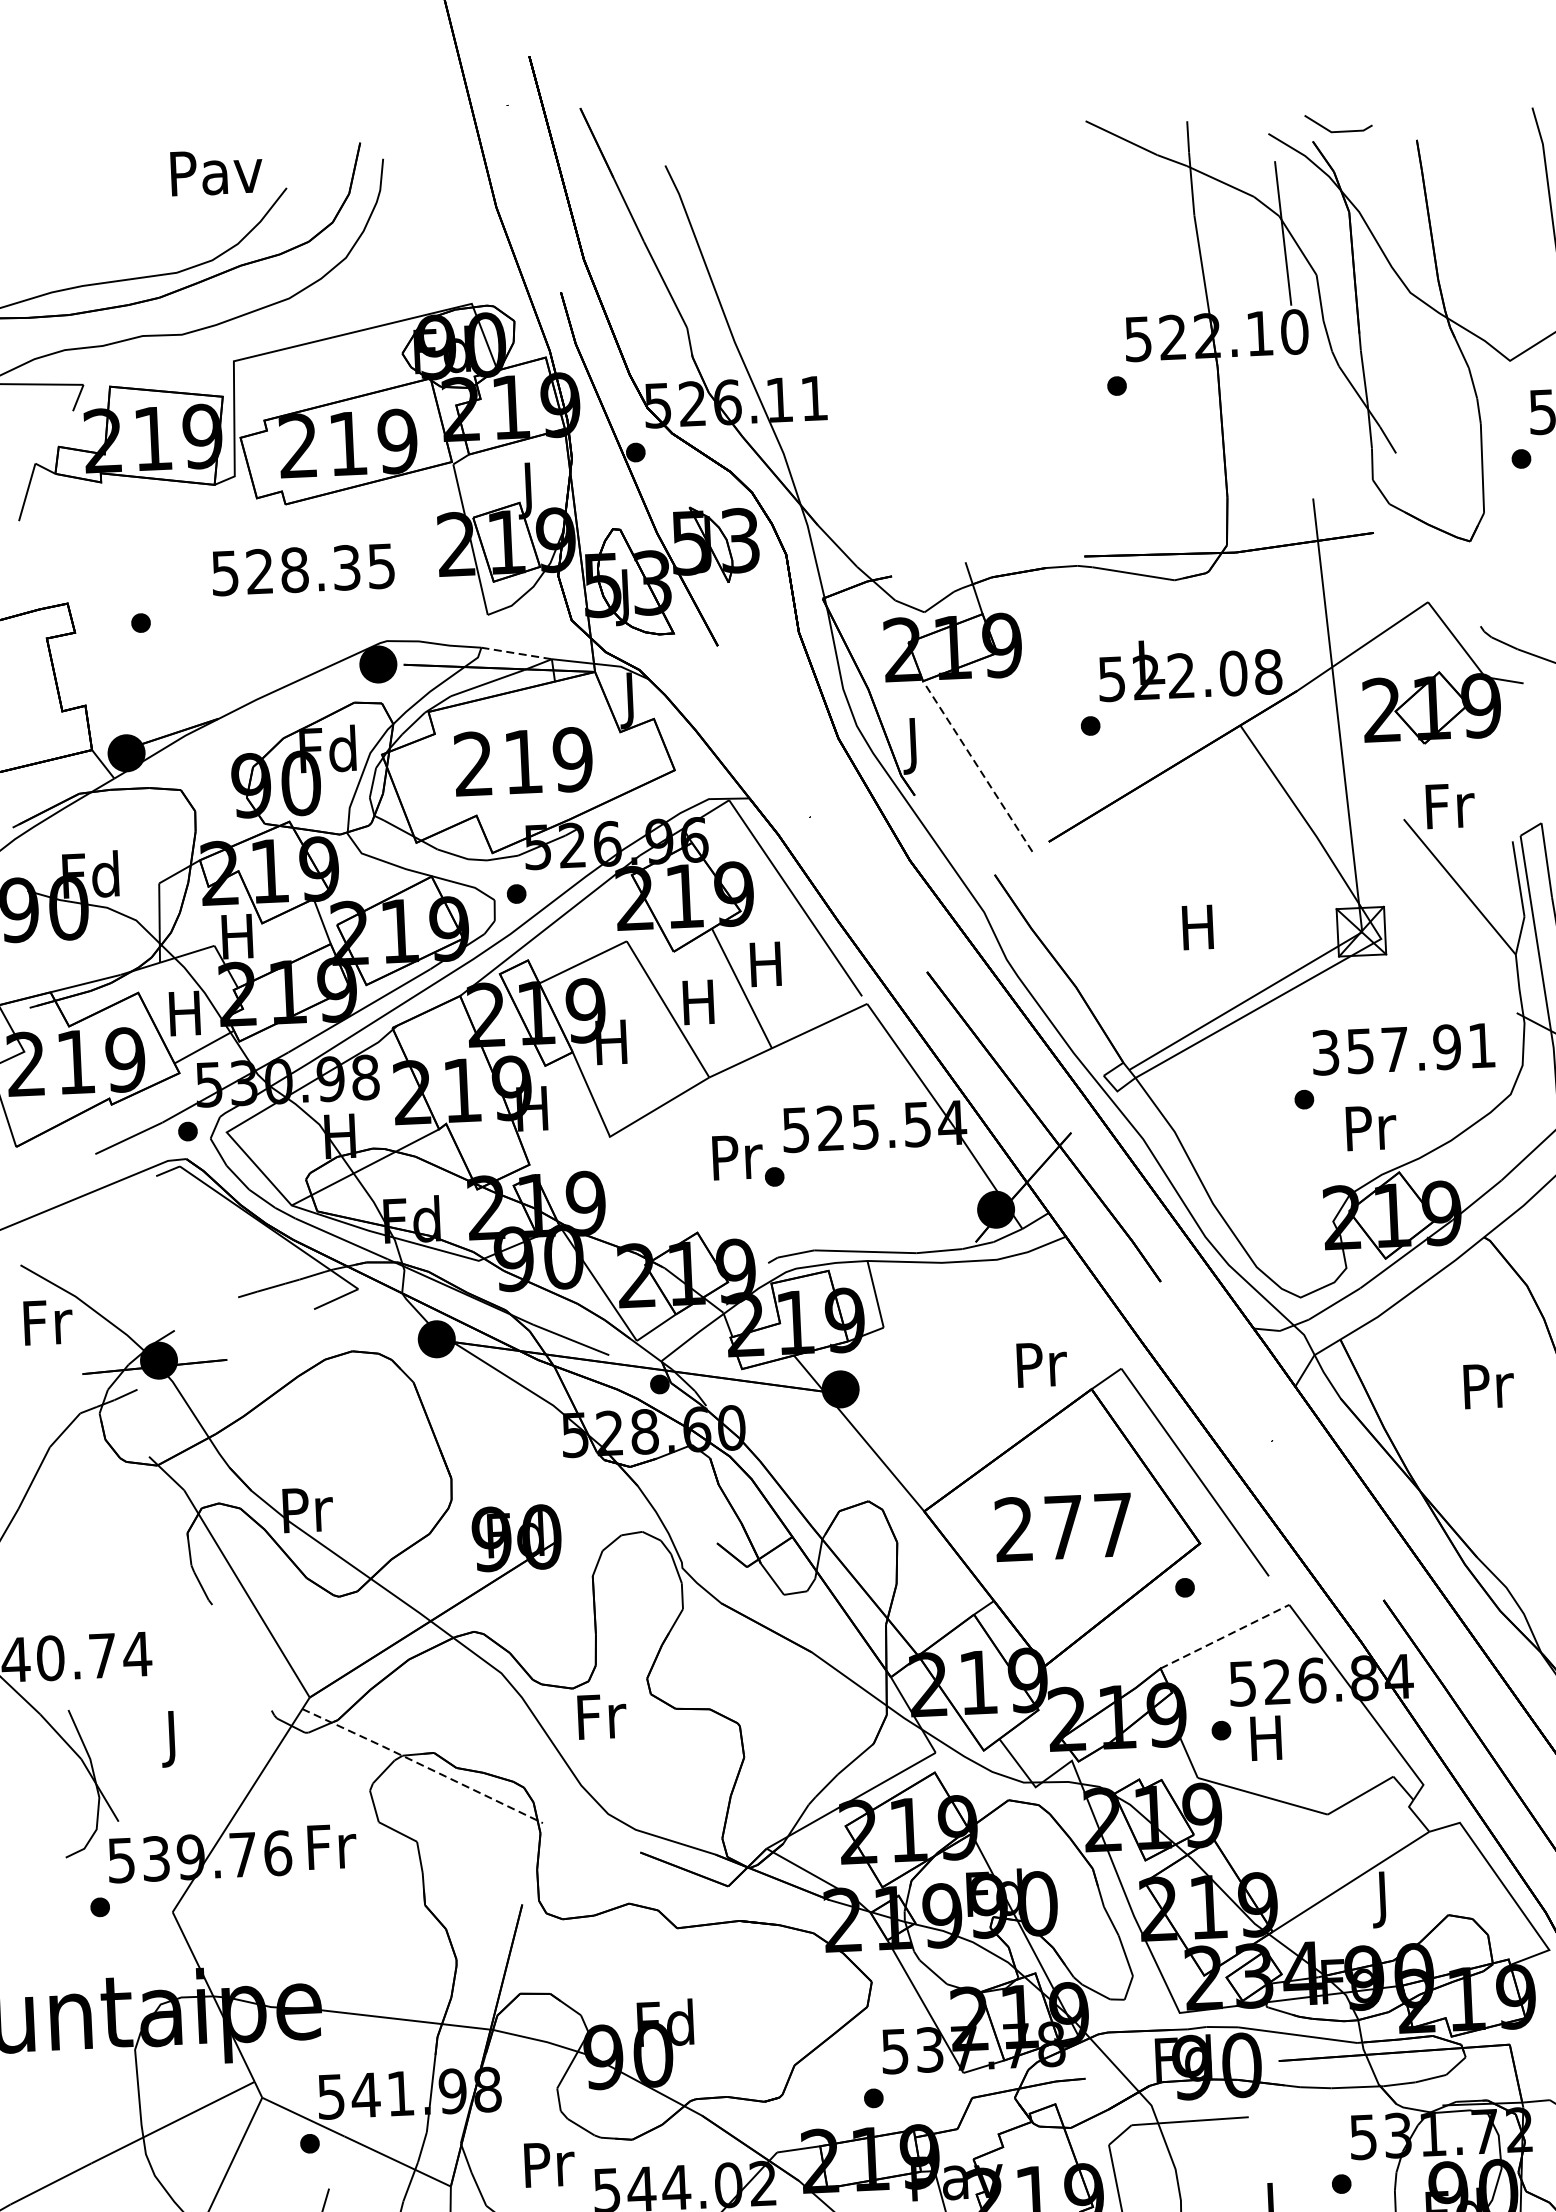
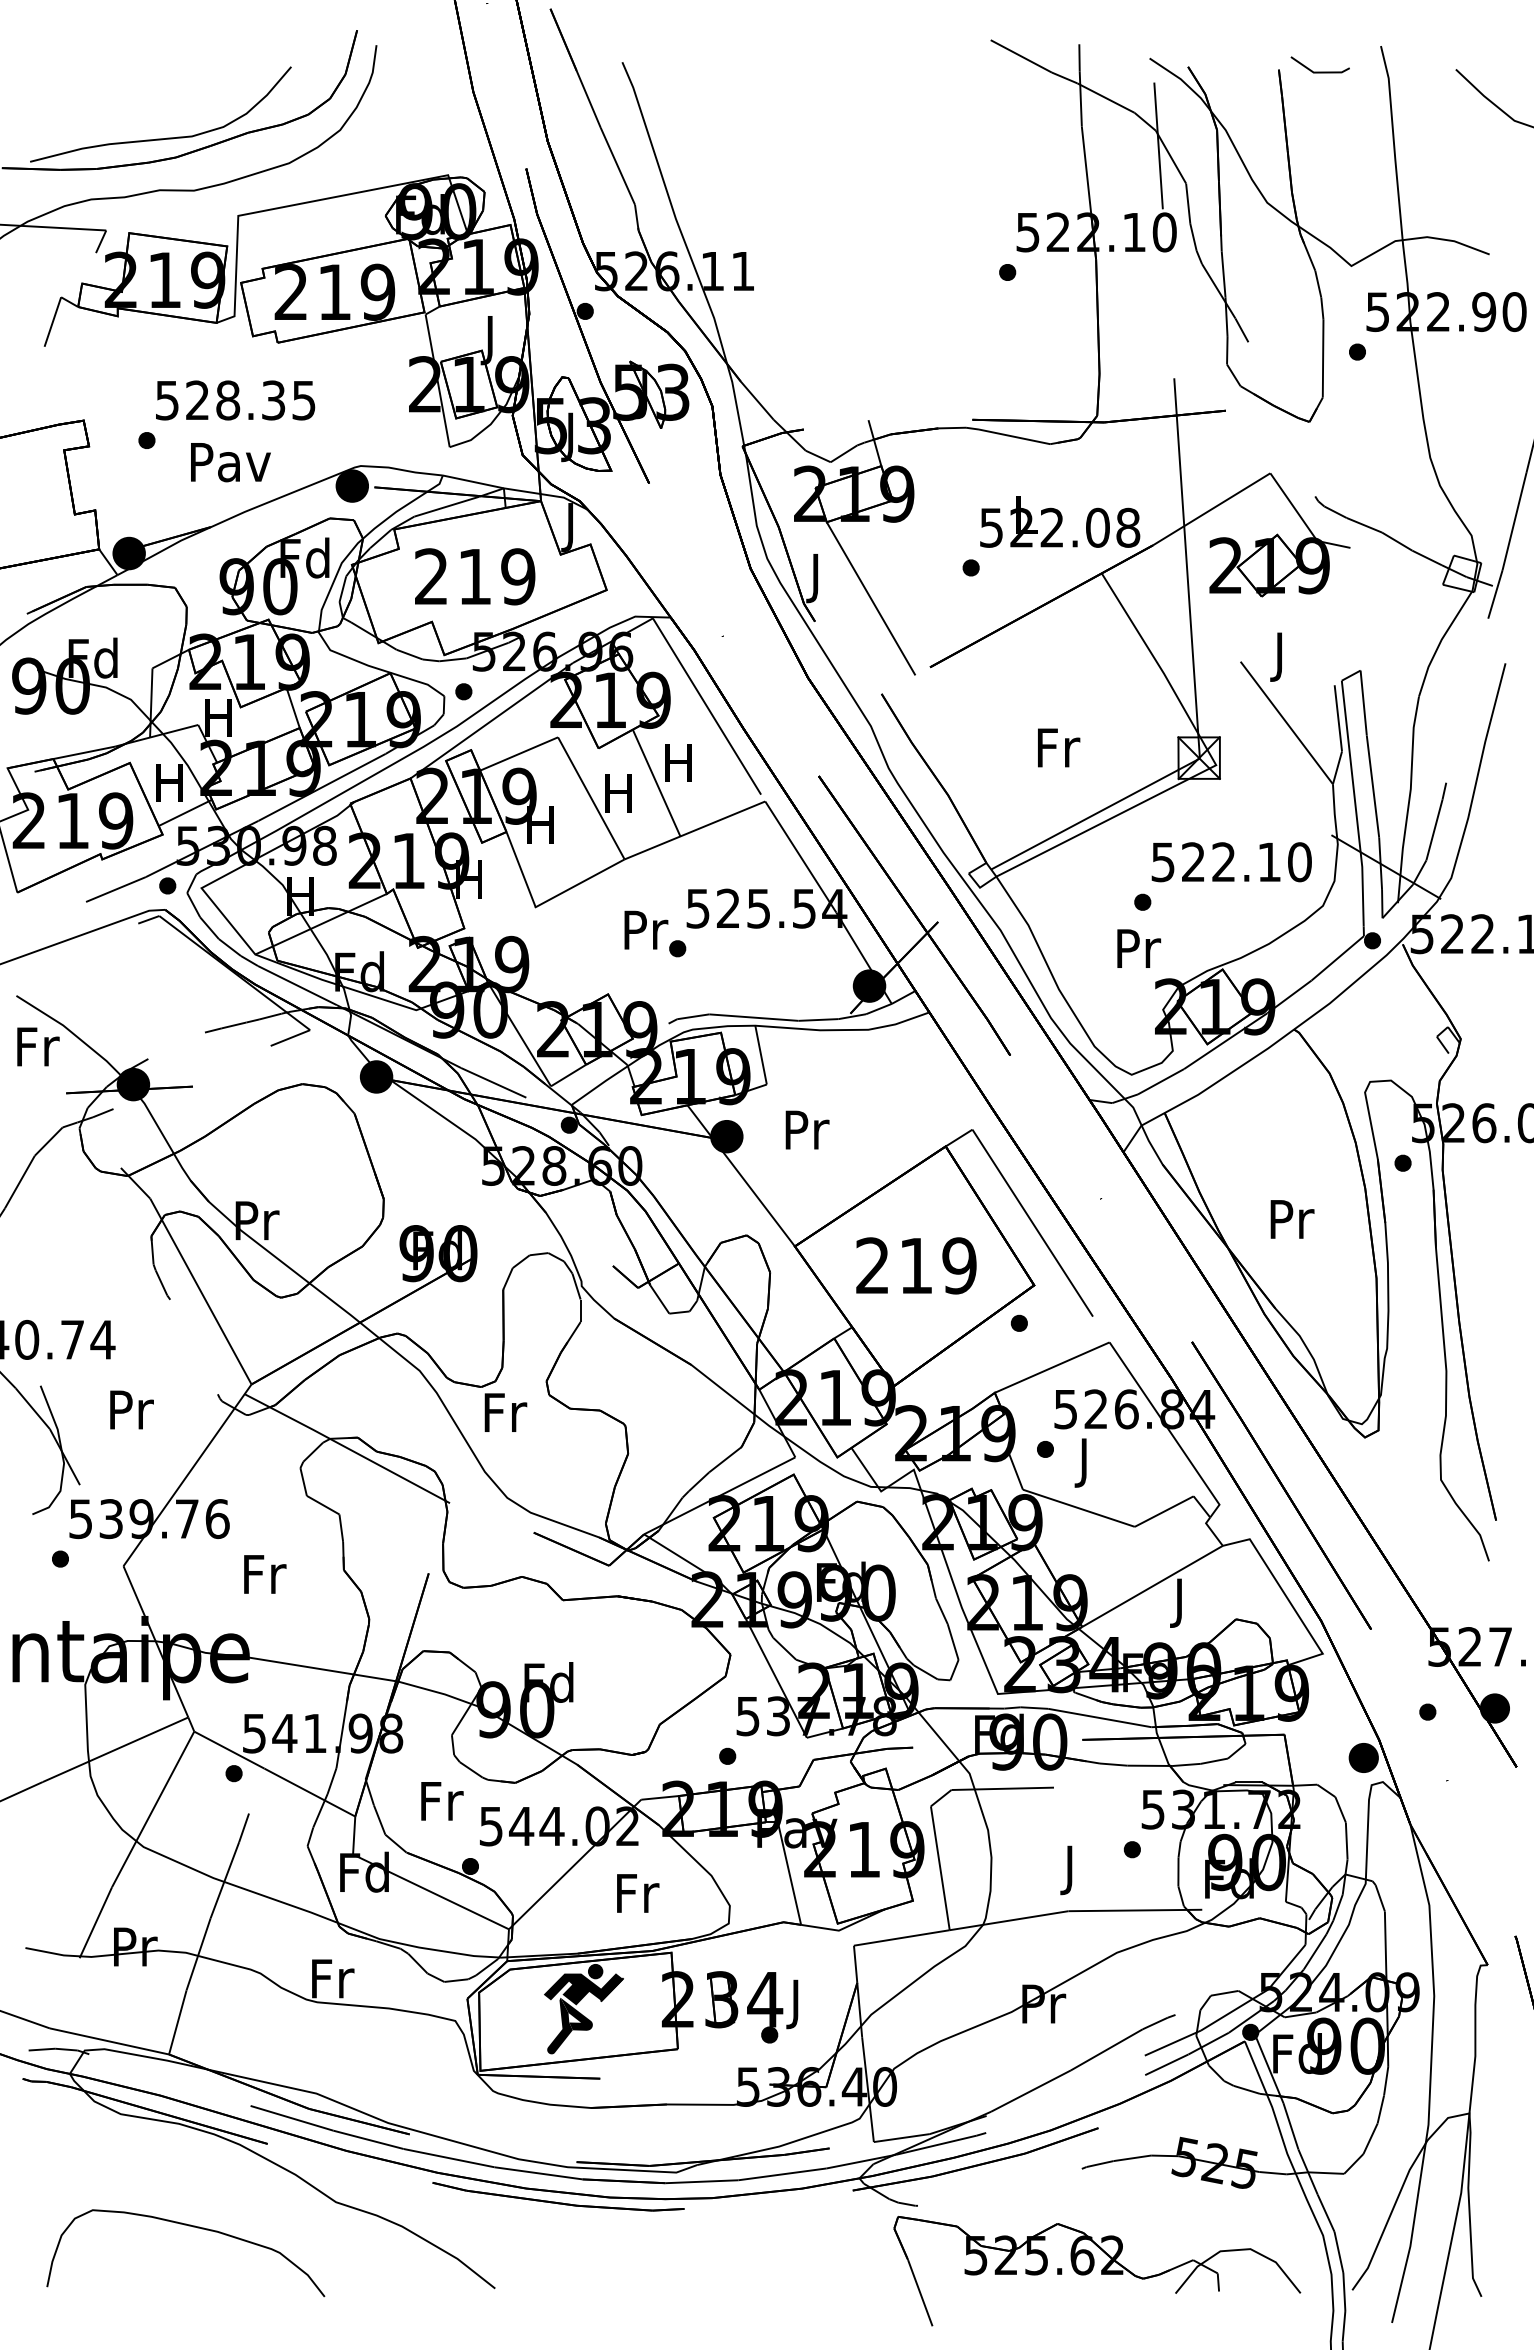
line: (1338, 130) -> (1319, 71), moved
text: (216, 172) -> (230, 462), moved
text: (303, 569) -> (235, 400), moved
line: (516, 654) -> (473, 482), dashed -> solid
line: (977, 766) -> (870, 598), dashed -> solid
text: (1450, 811) -> (1281, 656), Fr -> J
text: (1201, 926) -> (1059, 747), H -> Fr
text: (1403, 1049) -> (1231, 862), 357.91 -> 522.10
text: (1371, 1127) -> (1139, 948), moved
text: (1042, 1364) -> (807, 1129), moved
text: (1489, 1386) -> (1292, 1219), moved
text: (1089, 1525) -> (938, 1265), 277 -> 219
line: (1225, 1636) -> (1052, 1367), dashed -> solid
text: (173, 1738) -> (131, 1414), J -> Pr
text: (1265, 1743) -> (1083, 1462), H -> J
line: (421, 1764) -> (346, 1447), dashed -> solid
text: (332, 1846) -> (265, 1574), moved
text: (549, 2164) -> (442, 1801), Pr -> Fr

